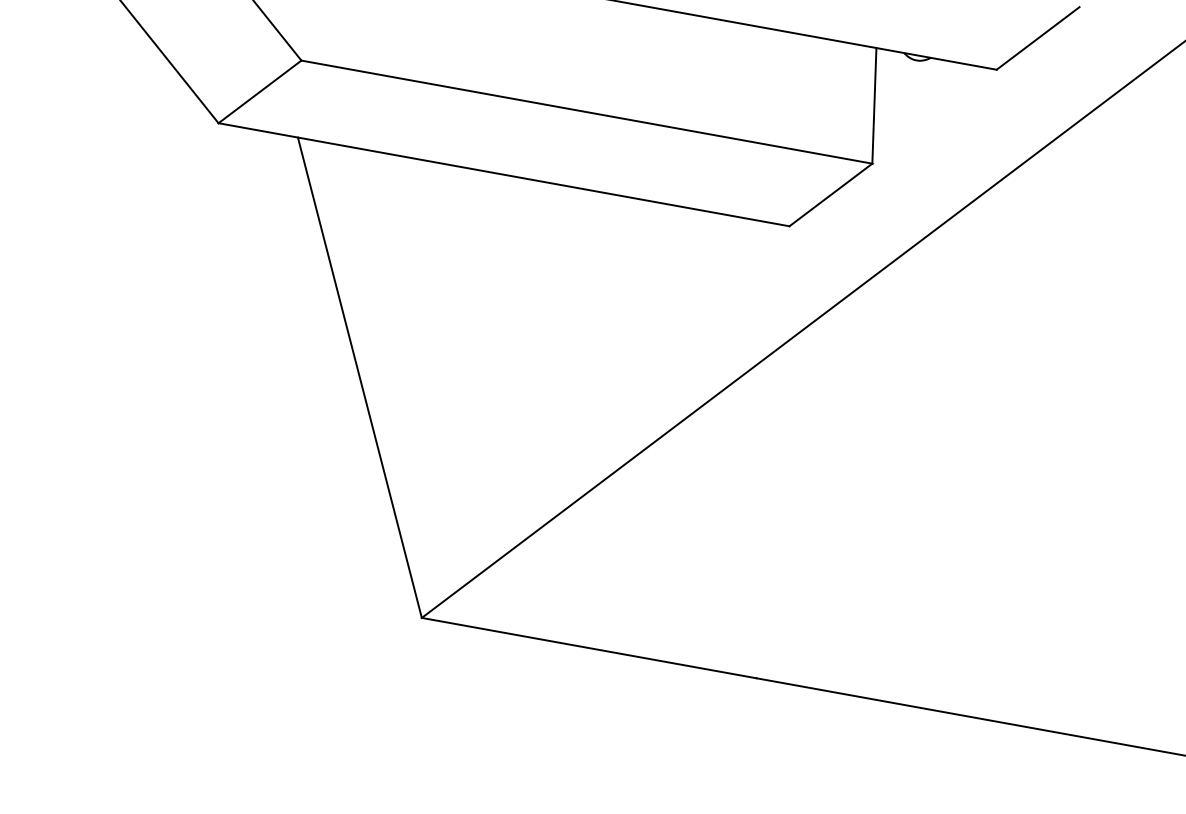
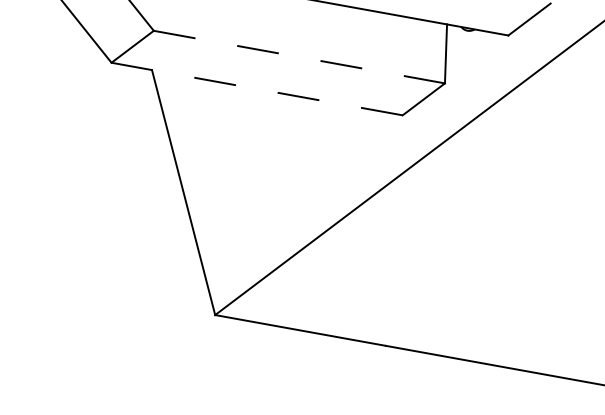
line: (587, 112) -> (299, 57), solid -> dashed
line: (504, 175) -> (257, 89), solid -> dashed

